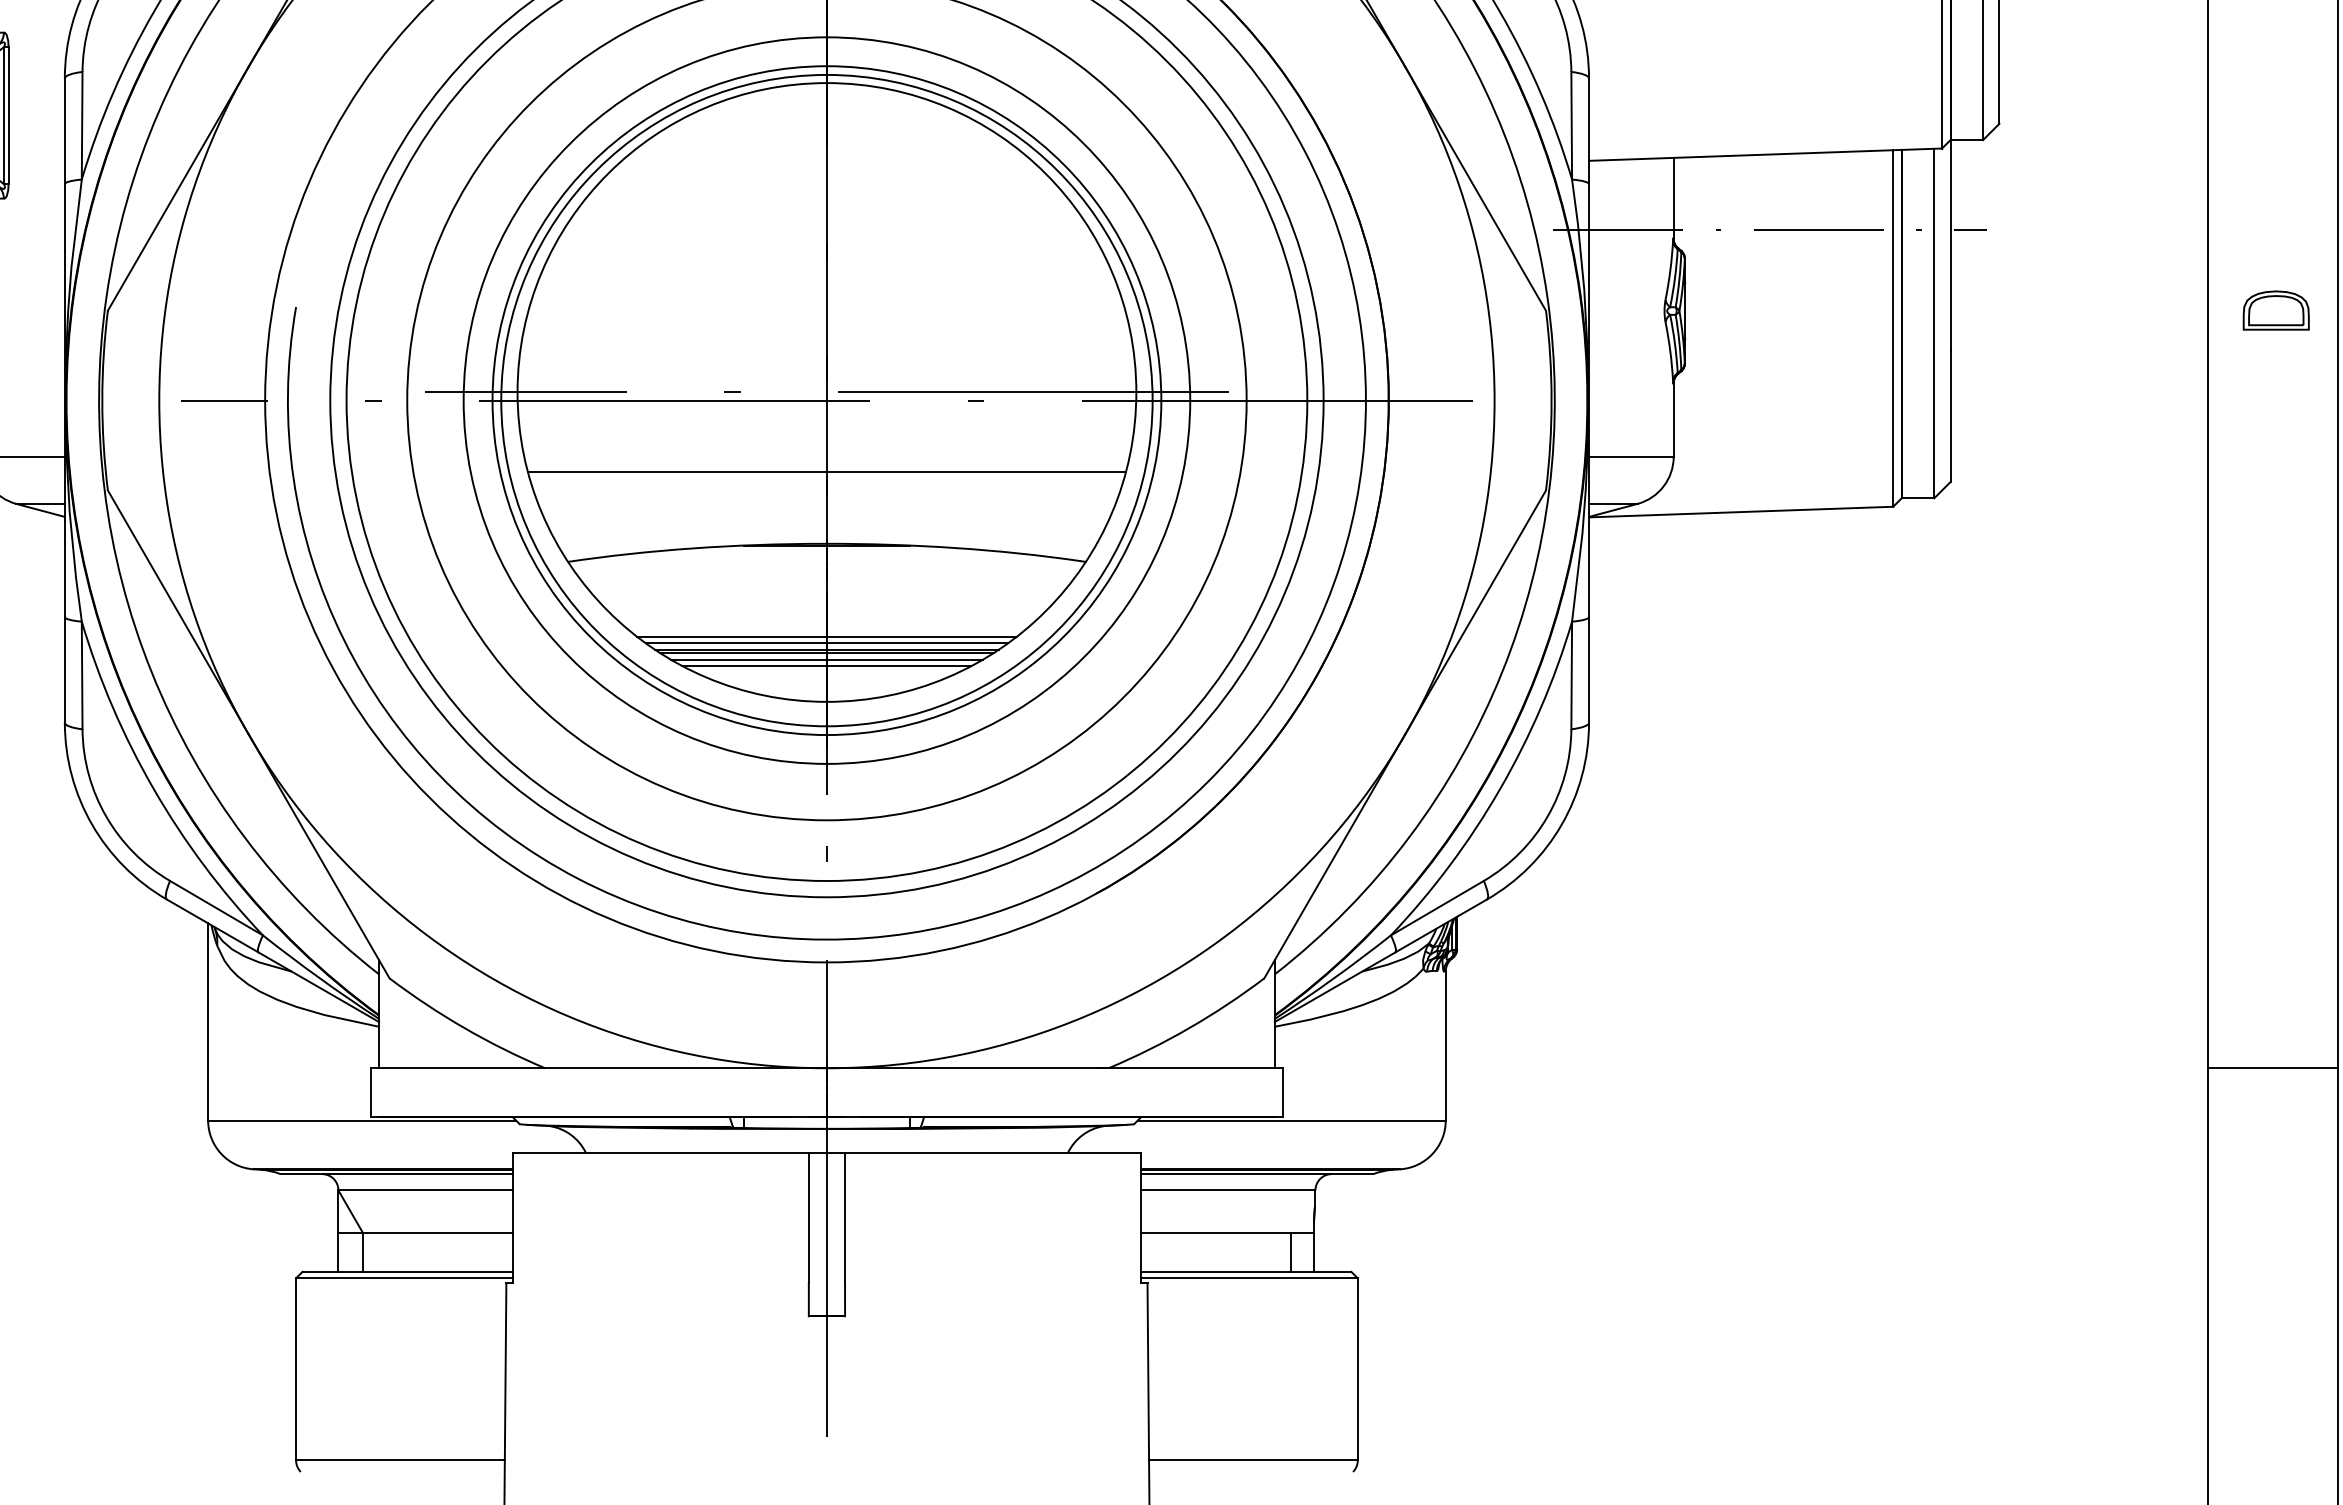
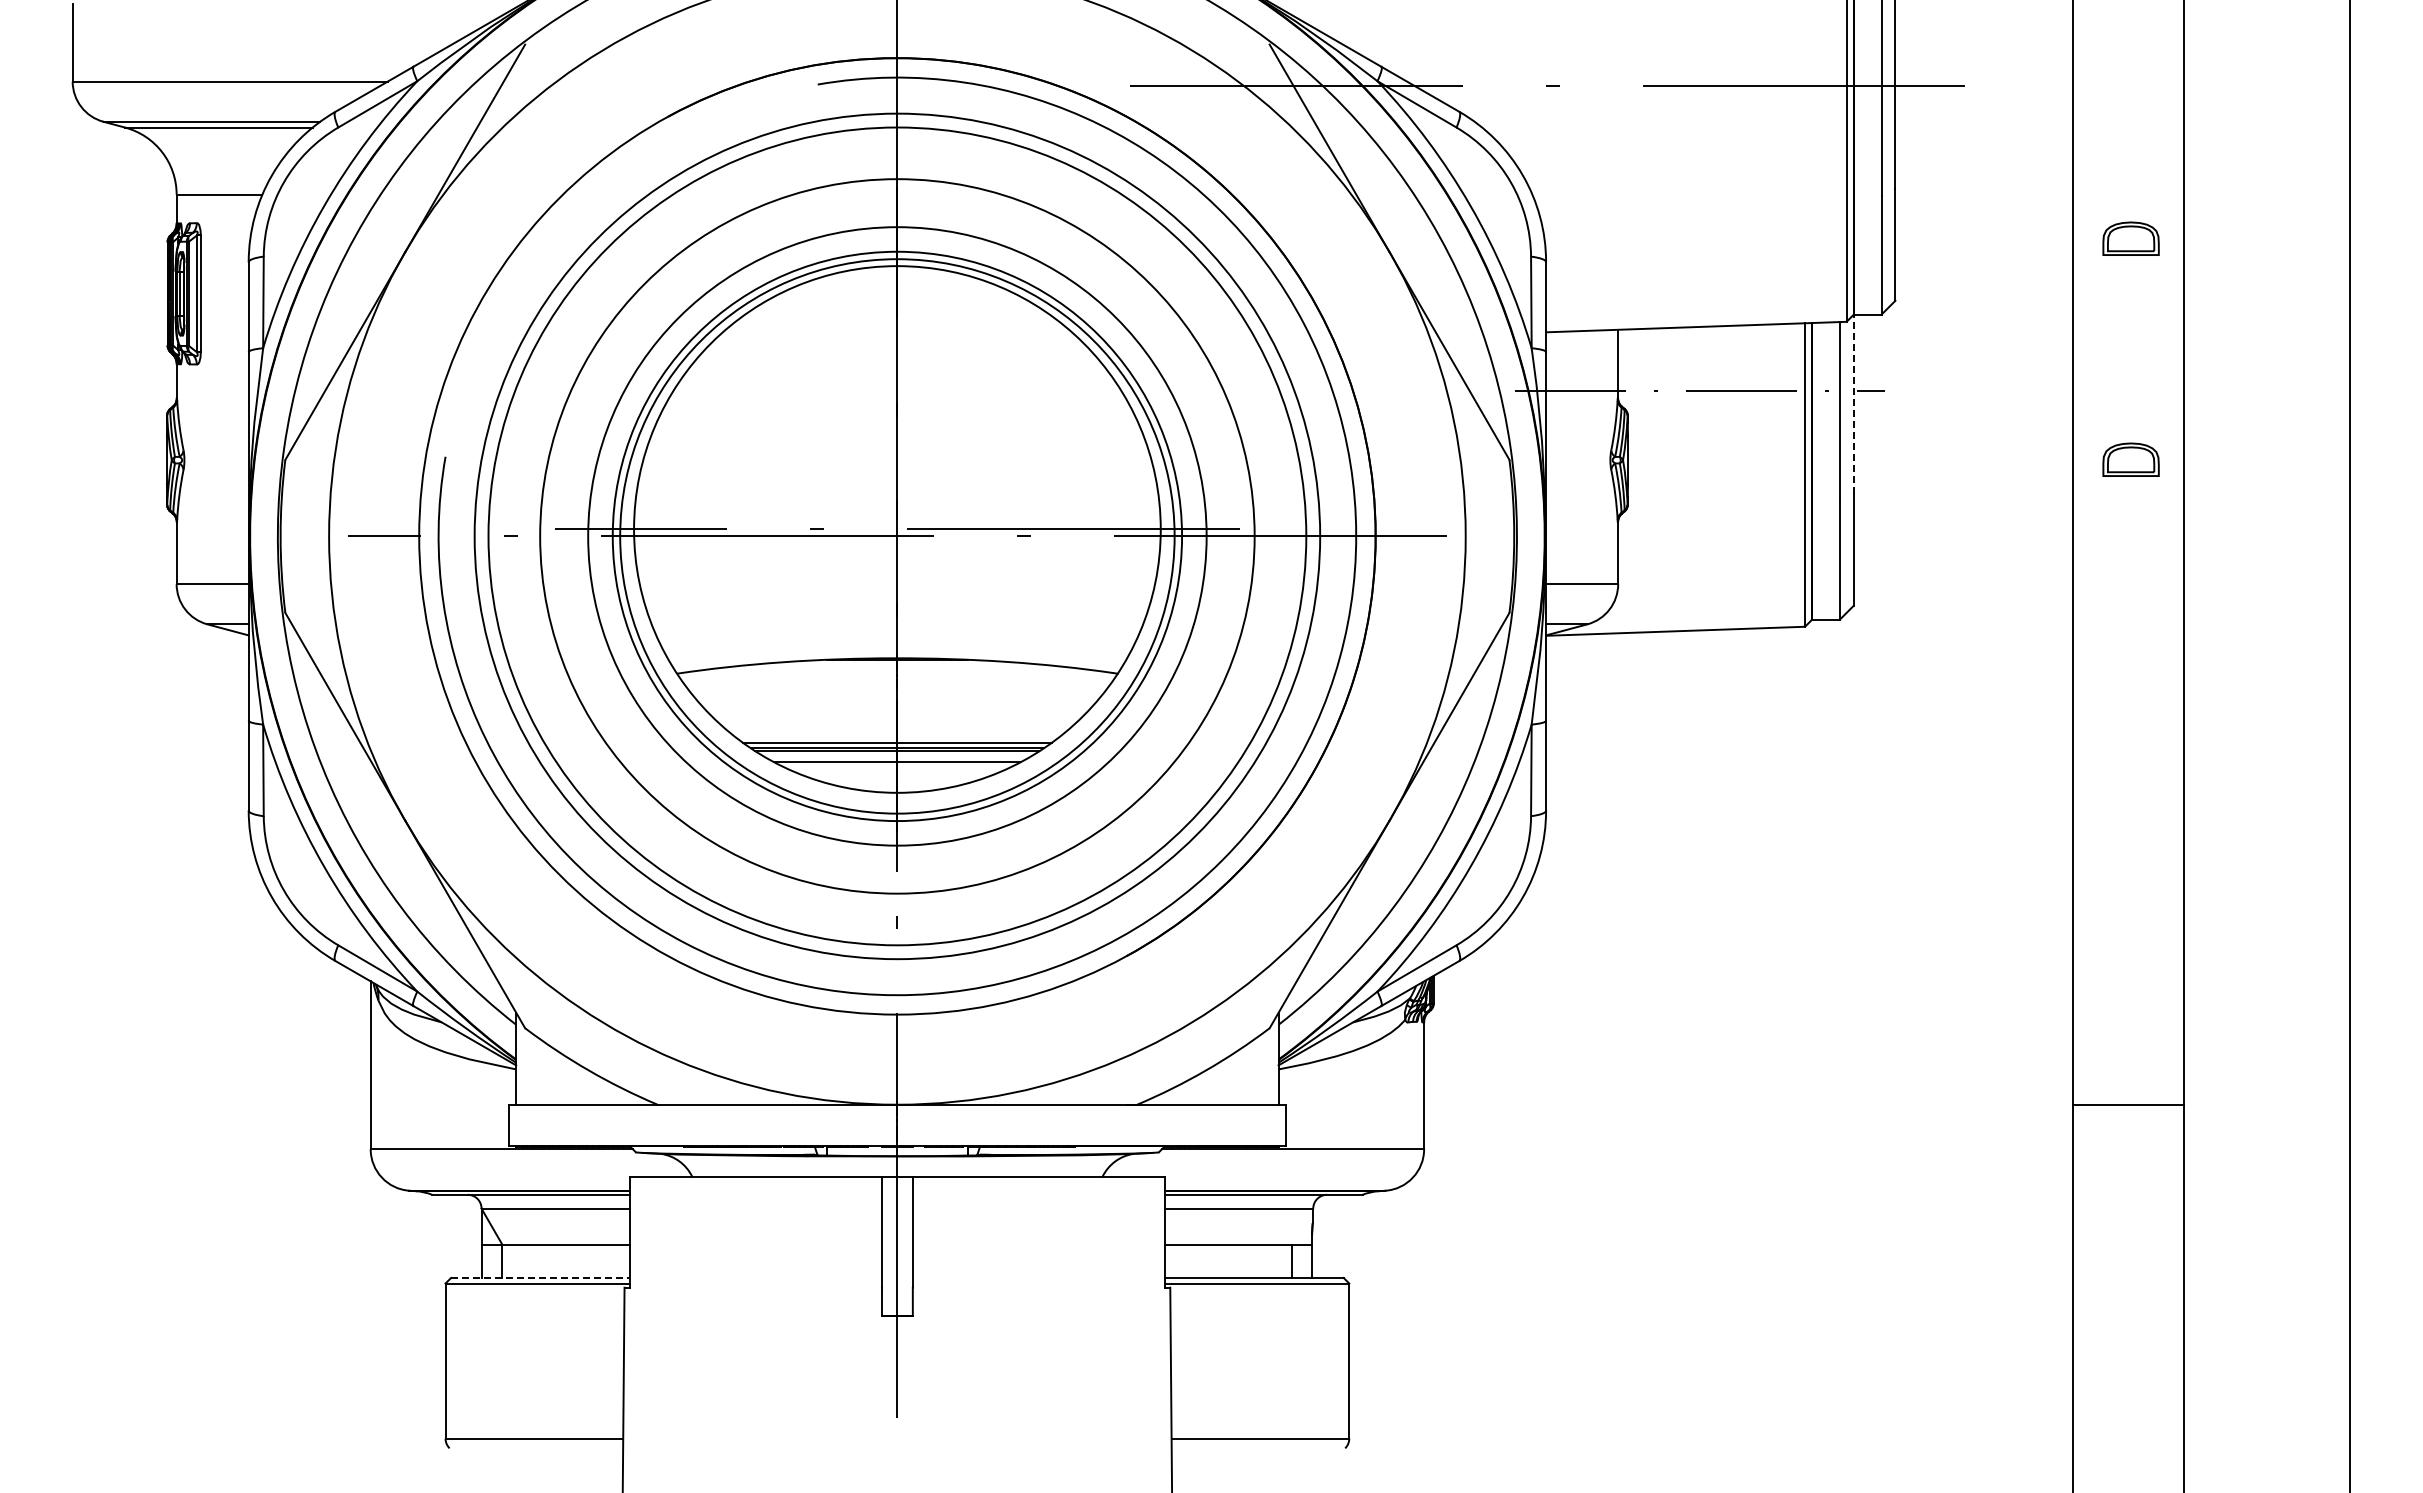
part: (2275, 50) -> (2130, 238), added
line: (1950, 245) -> (1853, 404), solid -> dashed
line: (825, 472) -> (896, 597), removed
line: (827, 636) -> (897, 737), removed
line: (827, 659) -> (897, 756), removed
line: (407, 1271) -> (540, 1277), solid -> dashed

